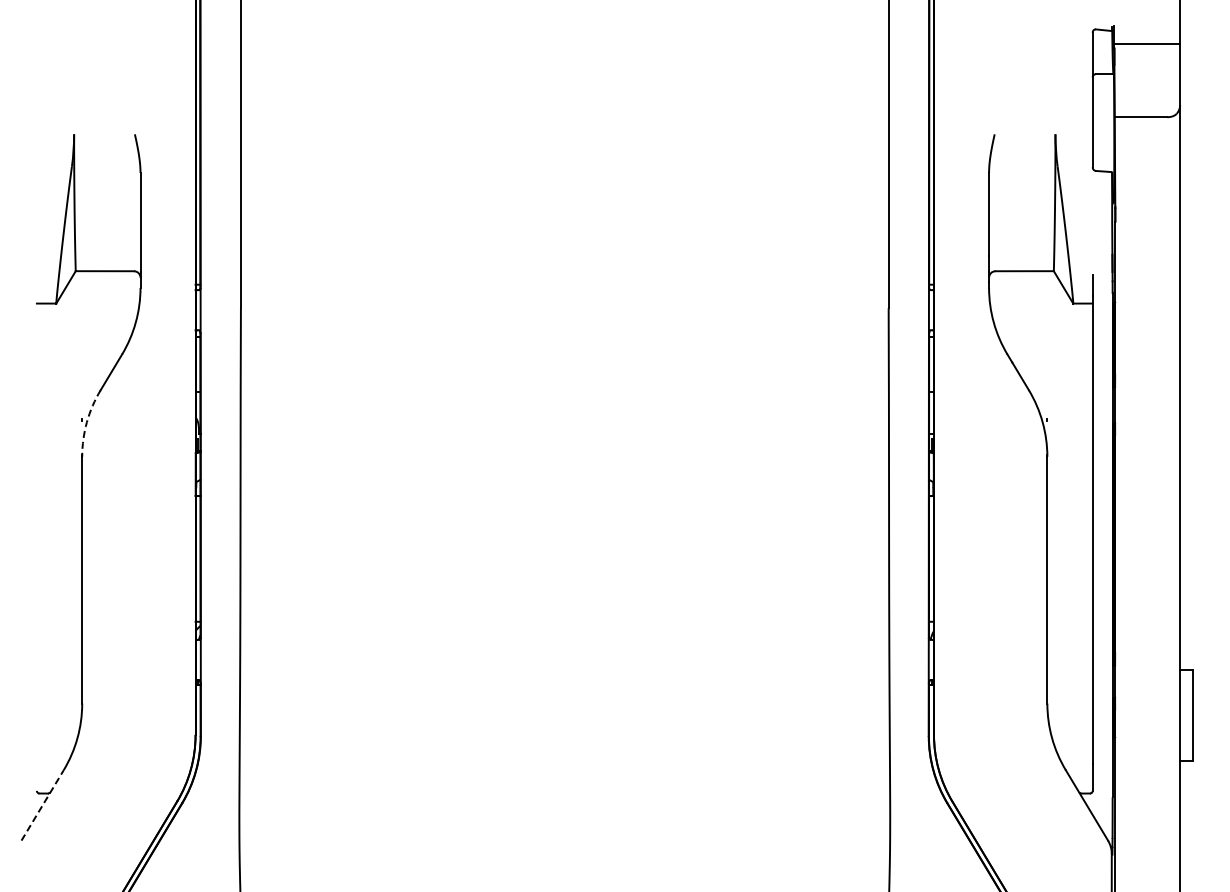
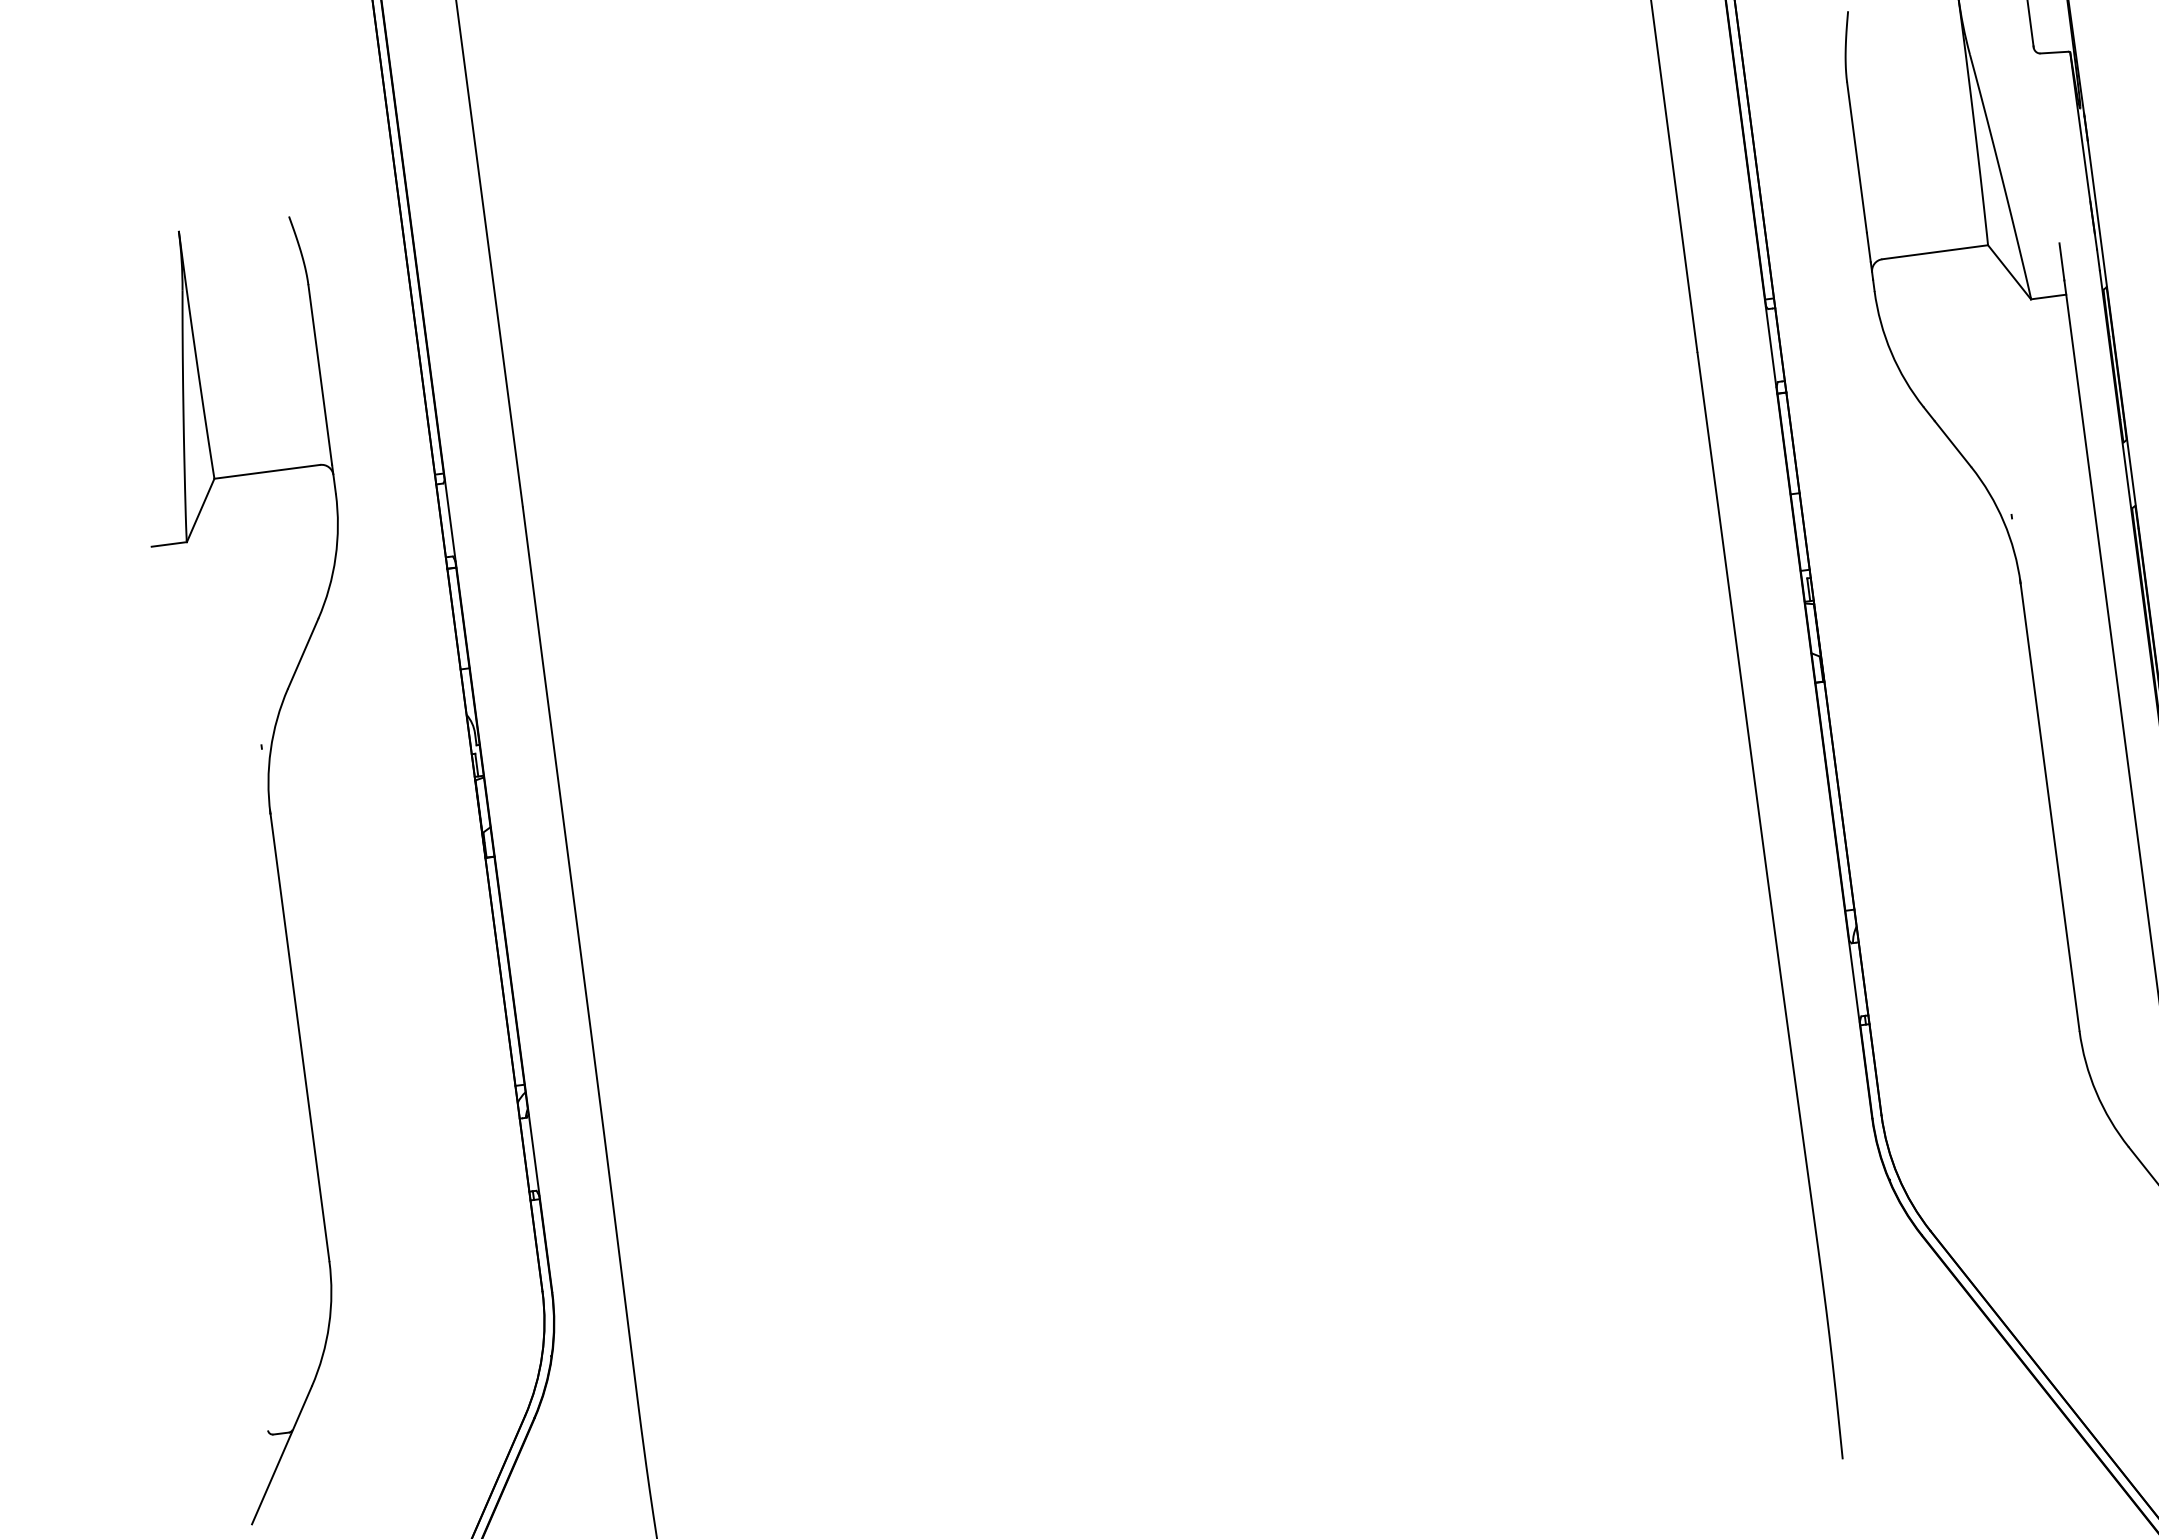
arc: (86, 422) -> (270, 750), dashed -> solid
line: (42, 805) -> (281, 1455), dashed -> solid

